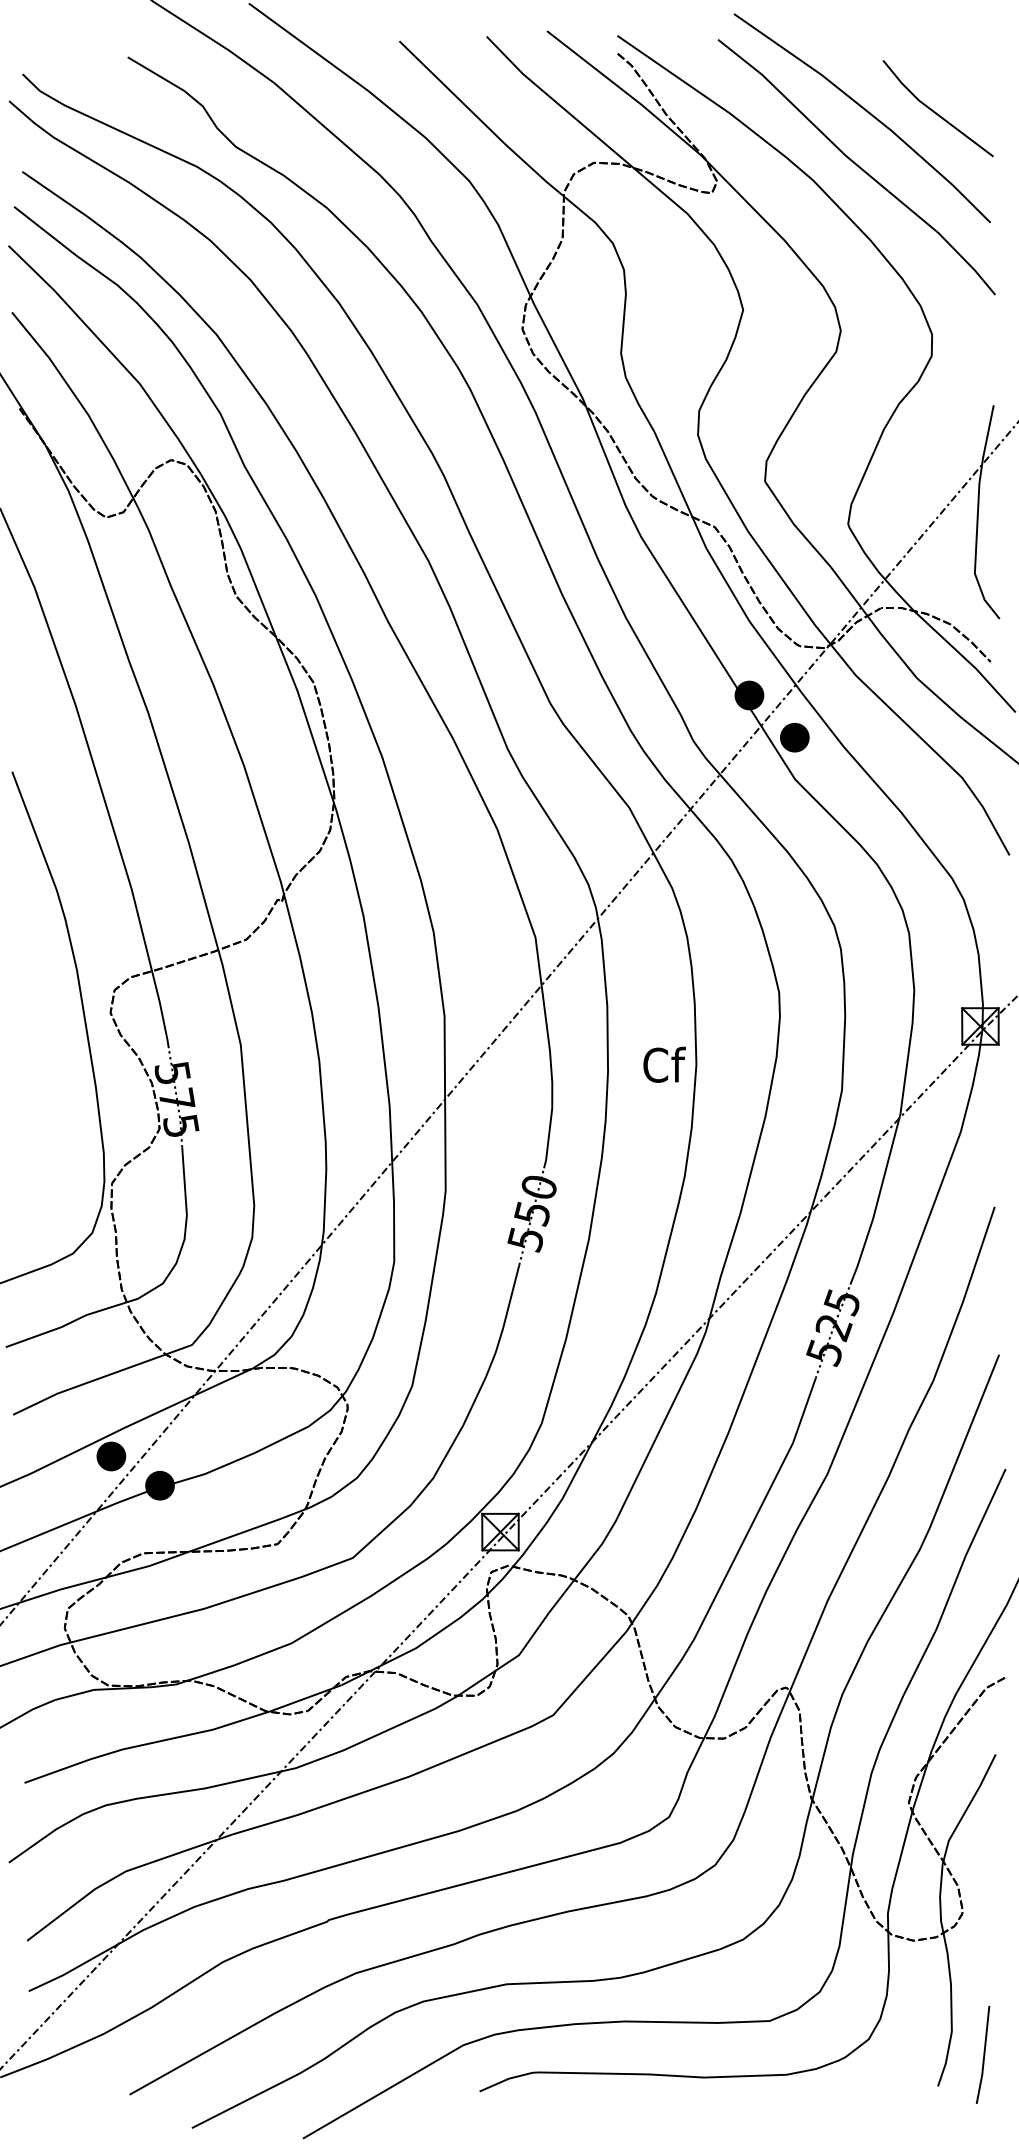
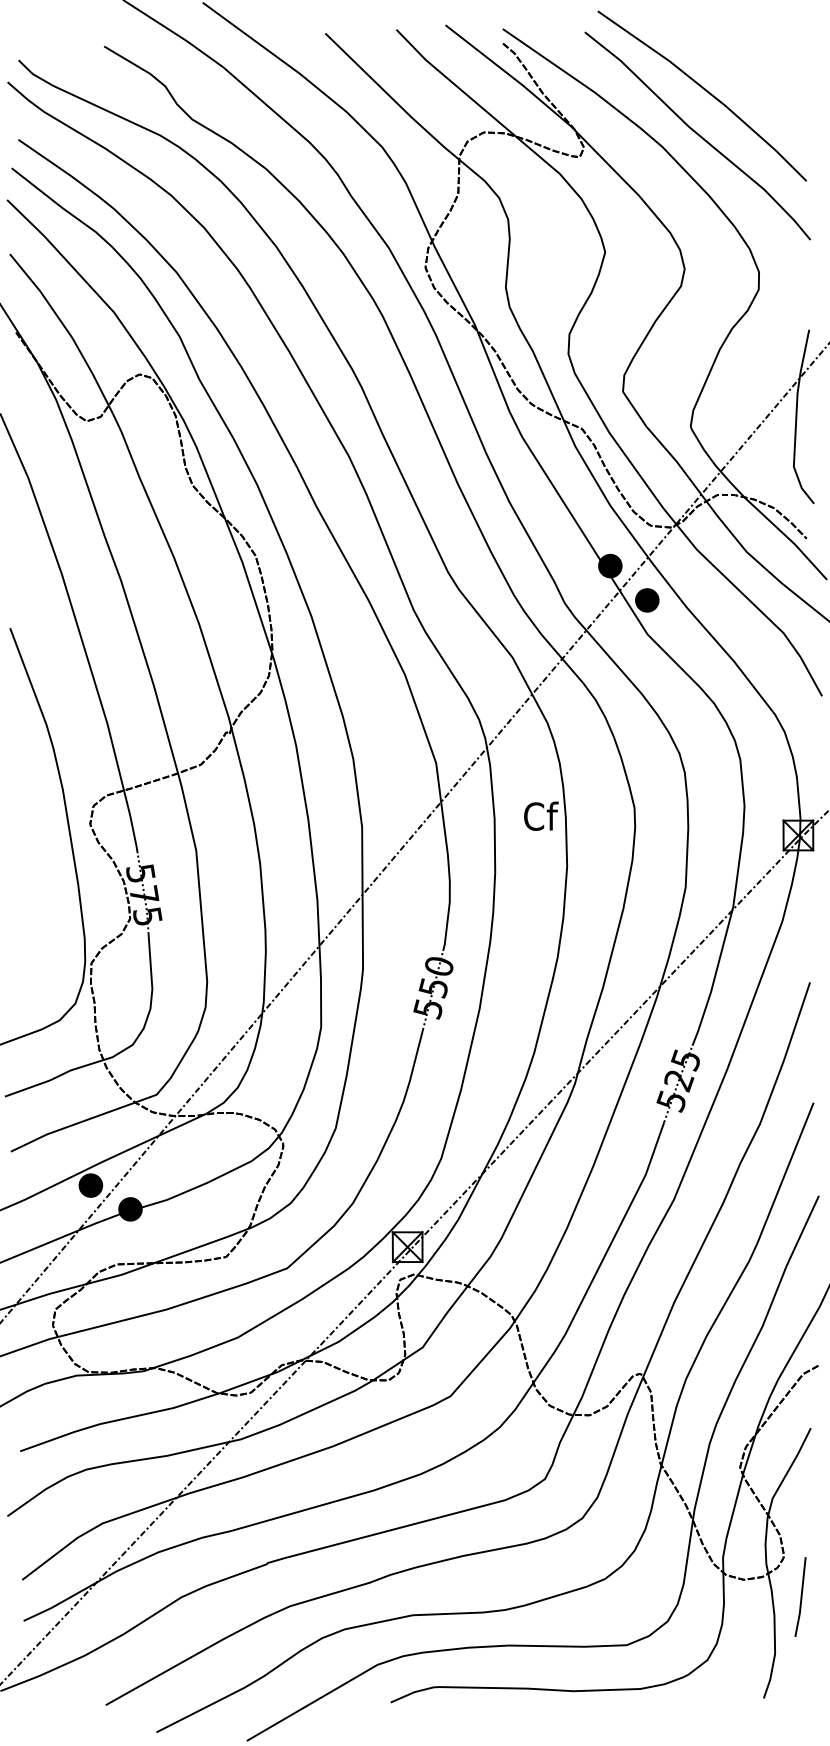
line: (935, 111) -> (761, 90), removed
text: (664, 1064) -> (541, 816), moved
line: (983, 2054) -> (800, 1596), moved

